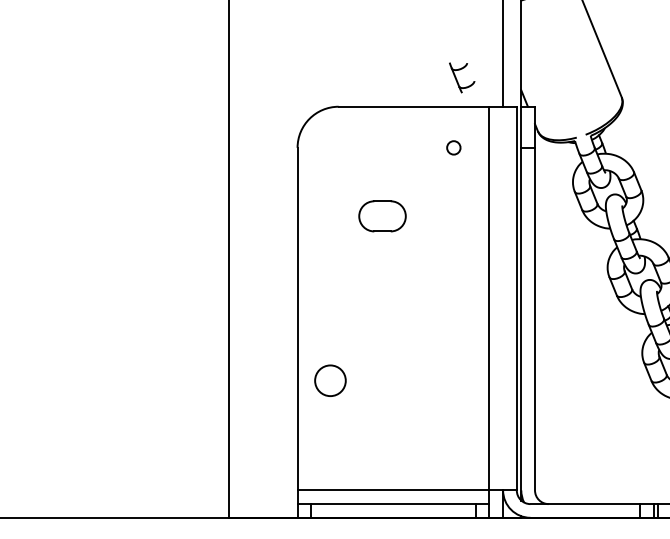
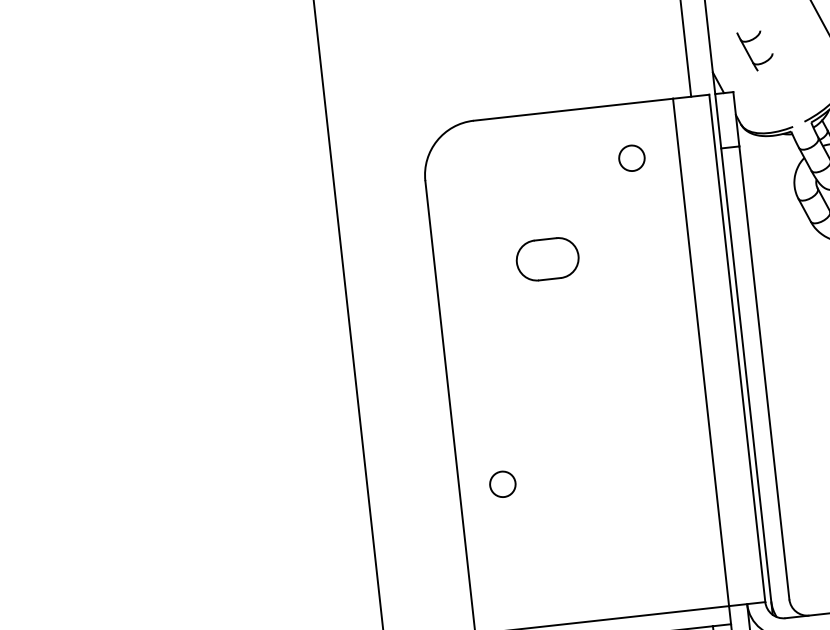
part: (462, 77) -> (756, 50), moved
circle: (453, 147) -> (631, 157), size x1.43
circle: (330, 380) -> (502, 483), size x0.62

